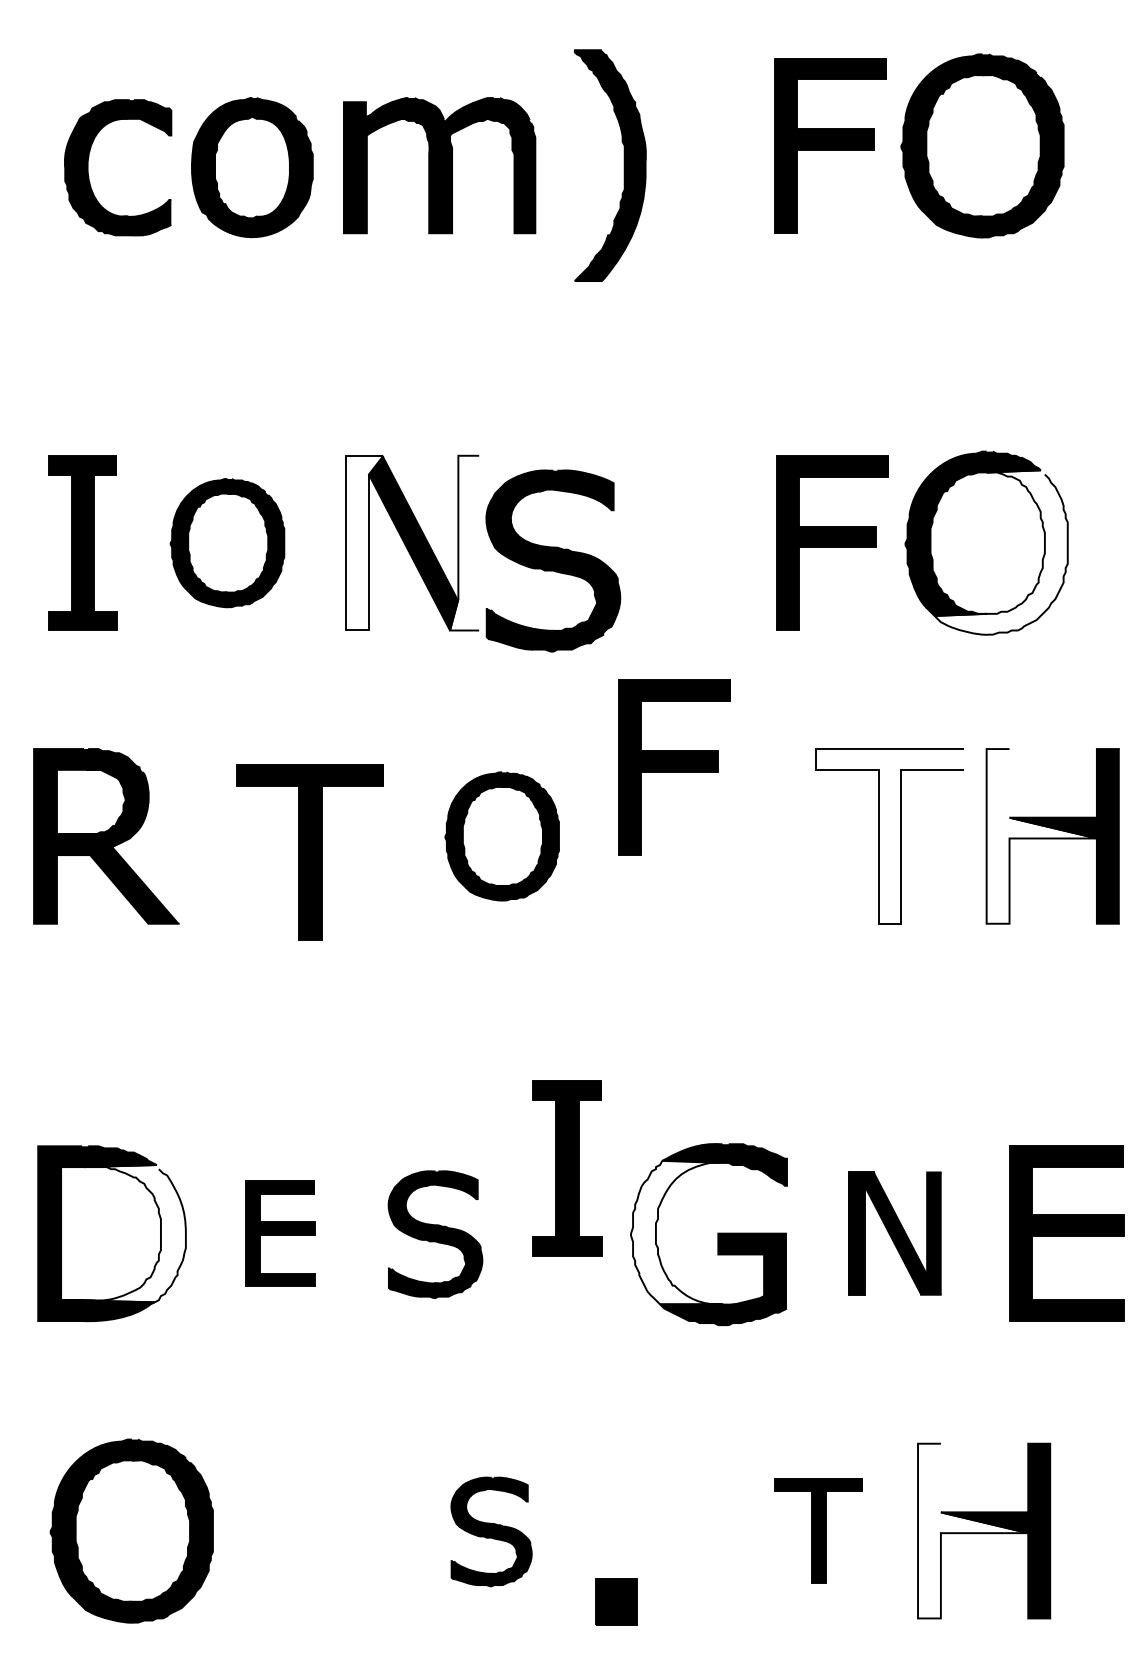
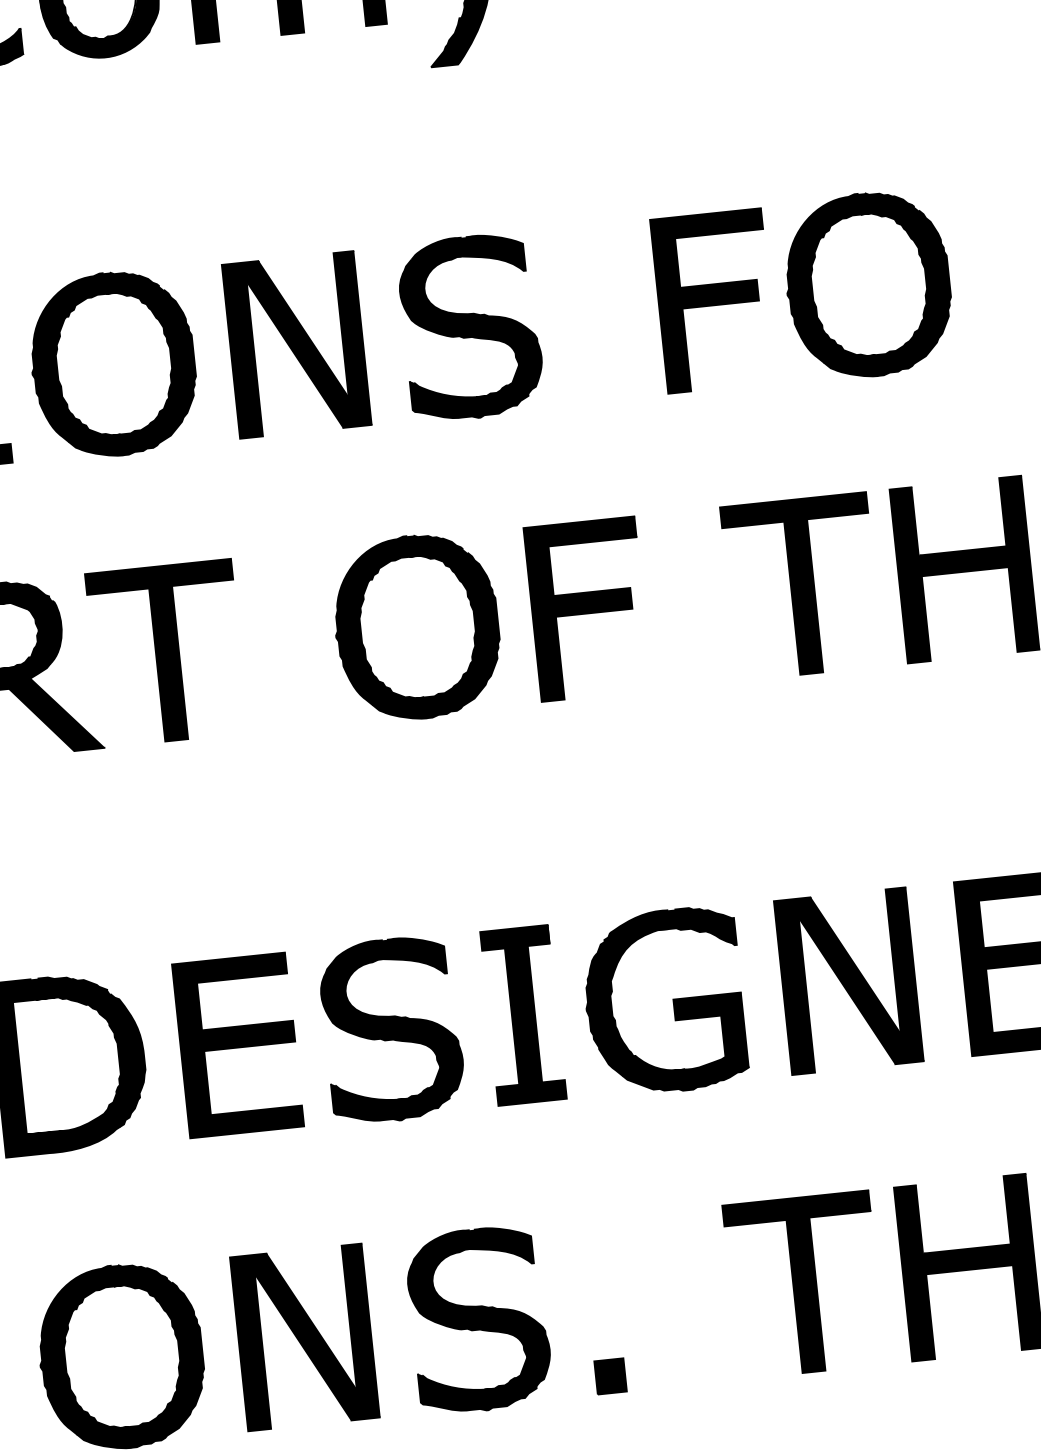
part: (227, 542) -> (113, 363), size x1.43
fill: (364, 542) -> (249, 349), added
fill: (464, 542) -> (348, 338), added
fill: (1000, 552) -> (882, 292), added
part: (553, 560) -> (471, 326), moved
part: (674, 767) -> (588, 609), moved
part: (502, 836) -> (417, 627), size x1.43
fill: (889, 836) -> (802, 586), added
fill: (1041, 836) -> (953, 570), added
part: (309, 852) -> (166, 653), moved
part: (567, 1168) -> (523, 1015), moved
fill: (676, 1232) -> (631, 1002), added
fill: (123, 1233) -> (81, 1061), added
part: (280, 1233) -> (238, 1045), size x1.67
part: (894, 1233) -> (848, 981), size x1.43
part: (435, 1234) -> (392, 1030), size x1.43
part: (316, 1530) -> (304, 1336), added
part: (818, 1530) -> (804, 1284), size x1.67
fill: (973, 1530) -> (958, 1268), added
part: (491, 1531) -> (479, 1319), size x1.67
part: (616, 1601) -> (610, 1376), size x0.71

